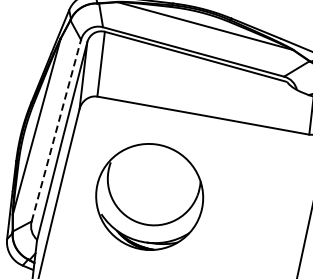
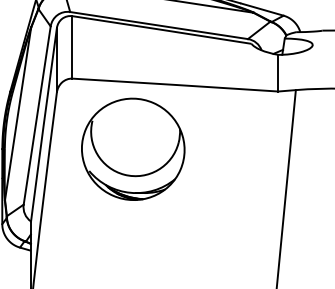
line: (56, 130) -> (37, 115), dashed -> solid
part: (150, 196) -> (133, 148), moved

